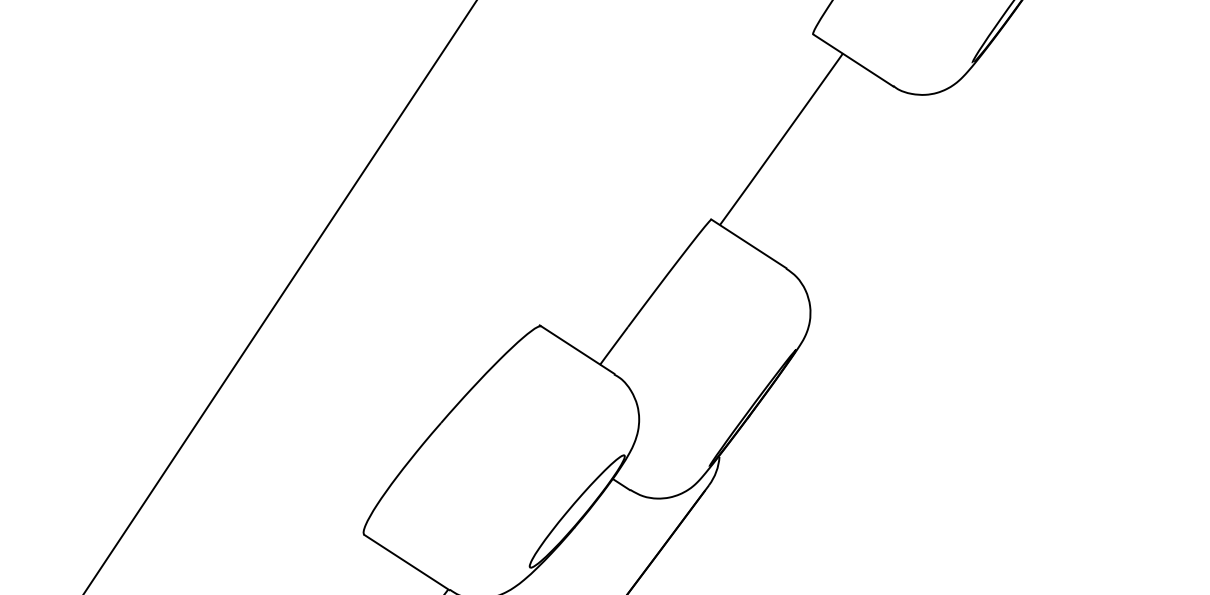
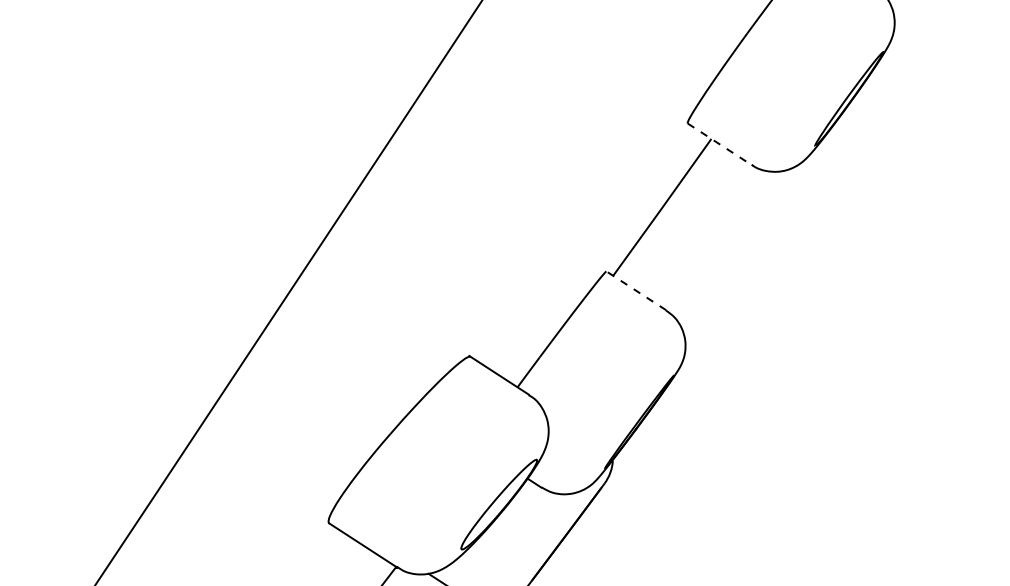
line: (854, 60) -> (720, 144), solid -> dashed
line: (749, 243) -> (636, 290), solid -> dashed

